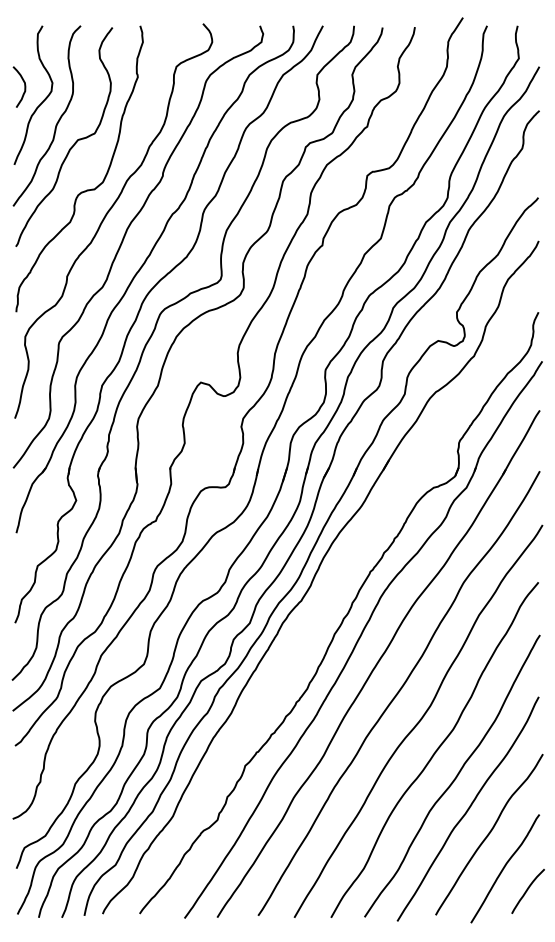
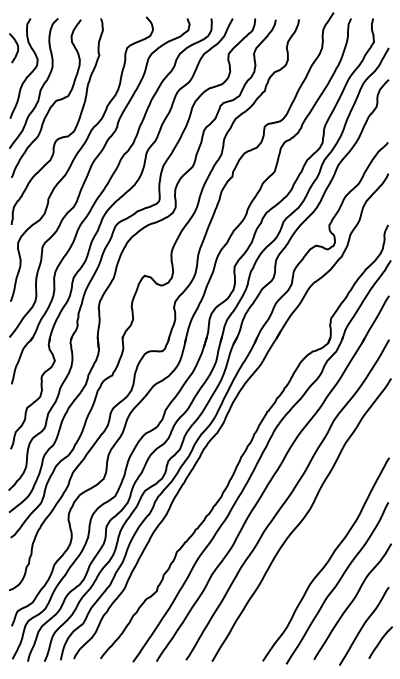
curve: (24, 86) -> (17, 47), moved
curve: (435, 750) -> (313, 541), removed

